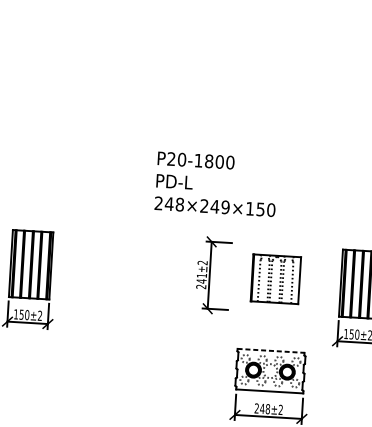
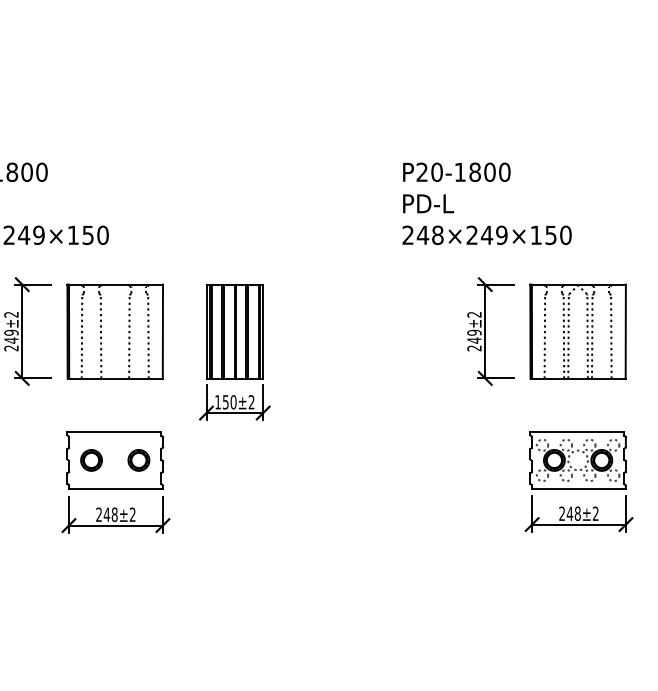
text: (201, 275) -> (474, 332), 241±2 -> 249±2
part: (275, 279) -> (577, 331), size x1.43
line: (271, 351) -> (577, 432), dashed -> solid

